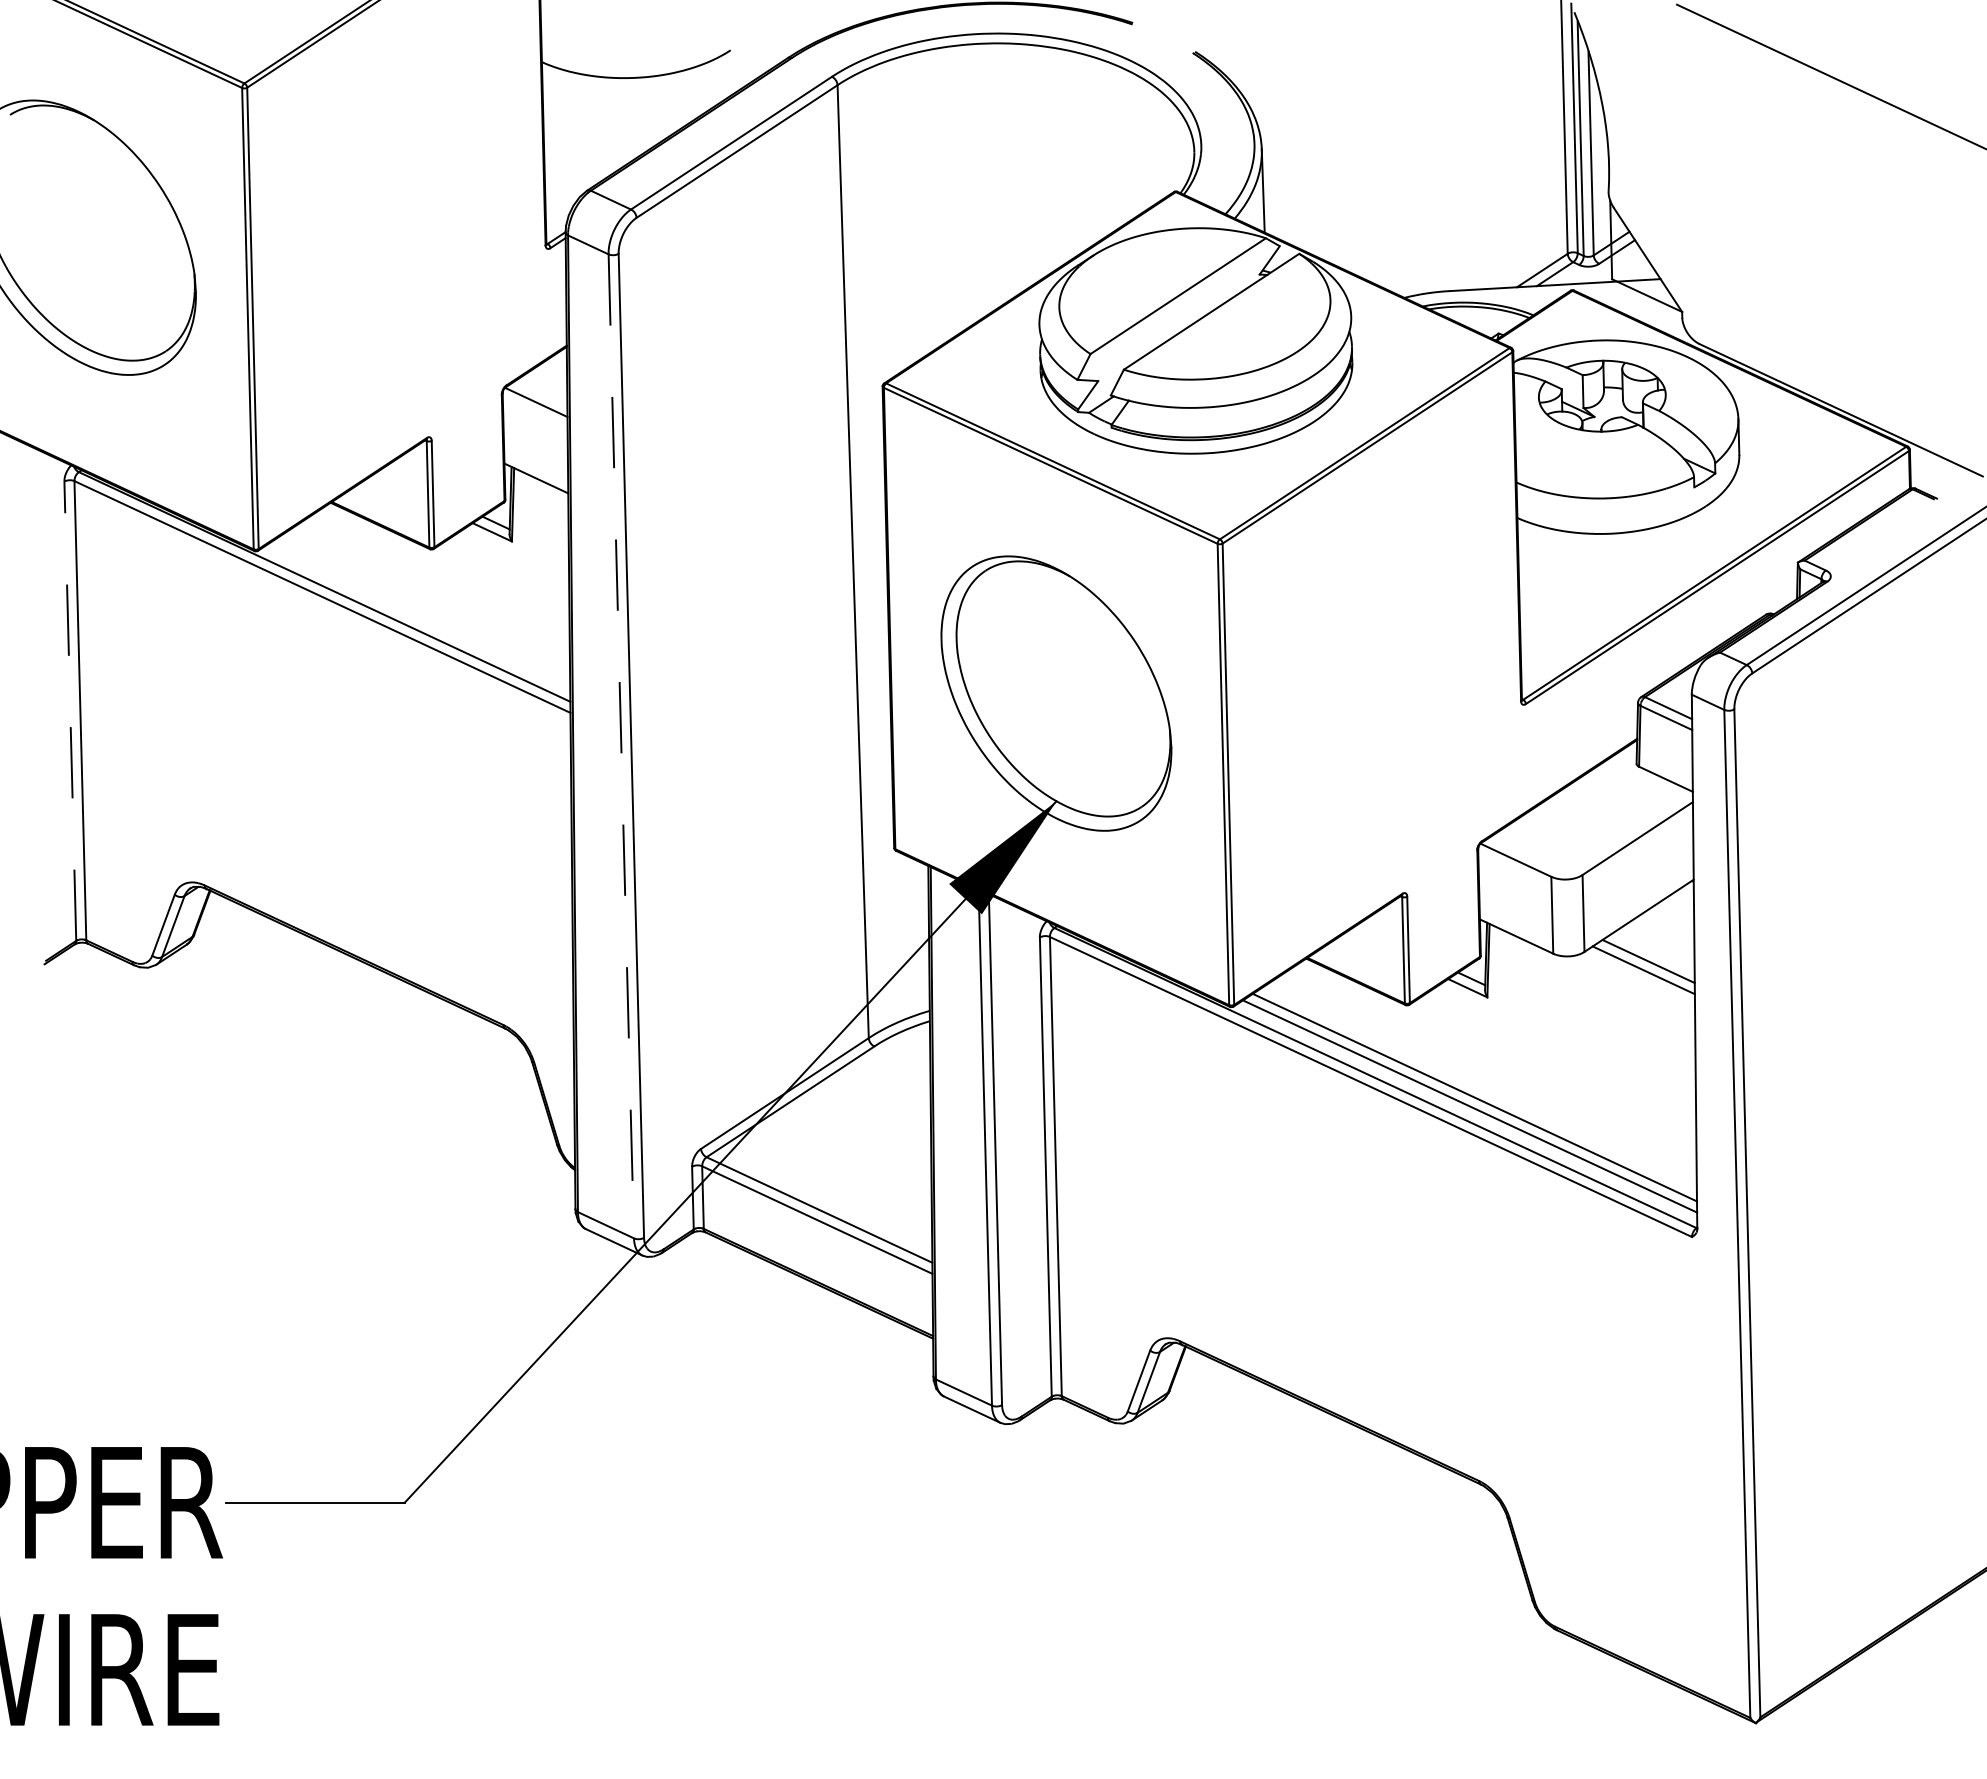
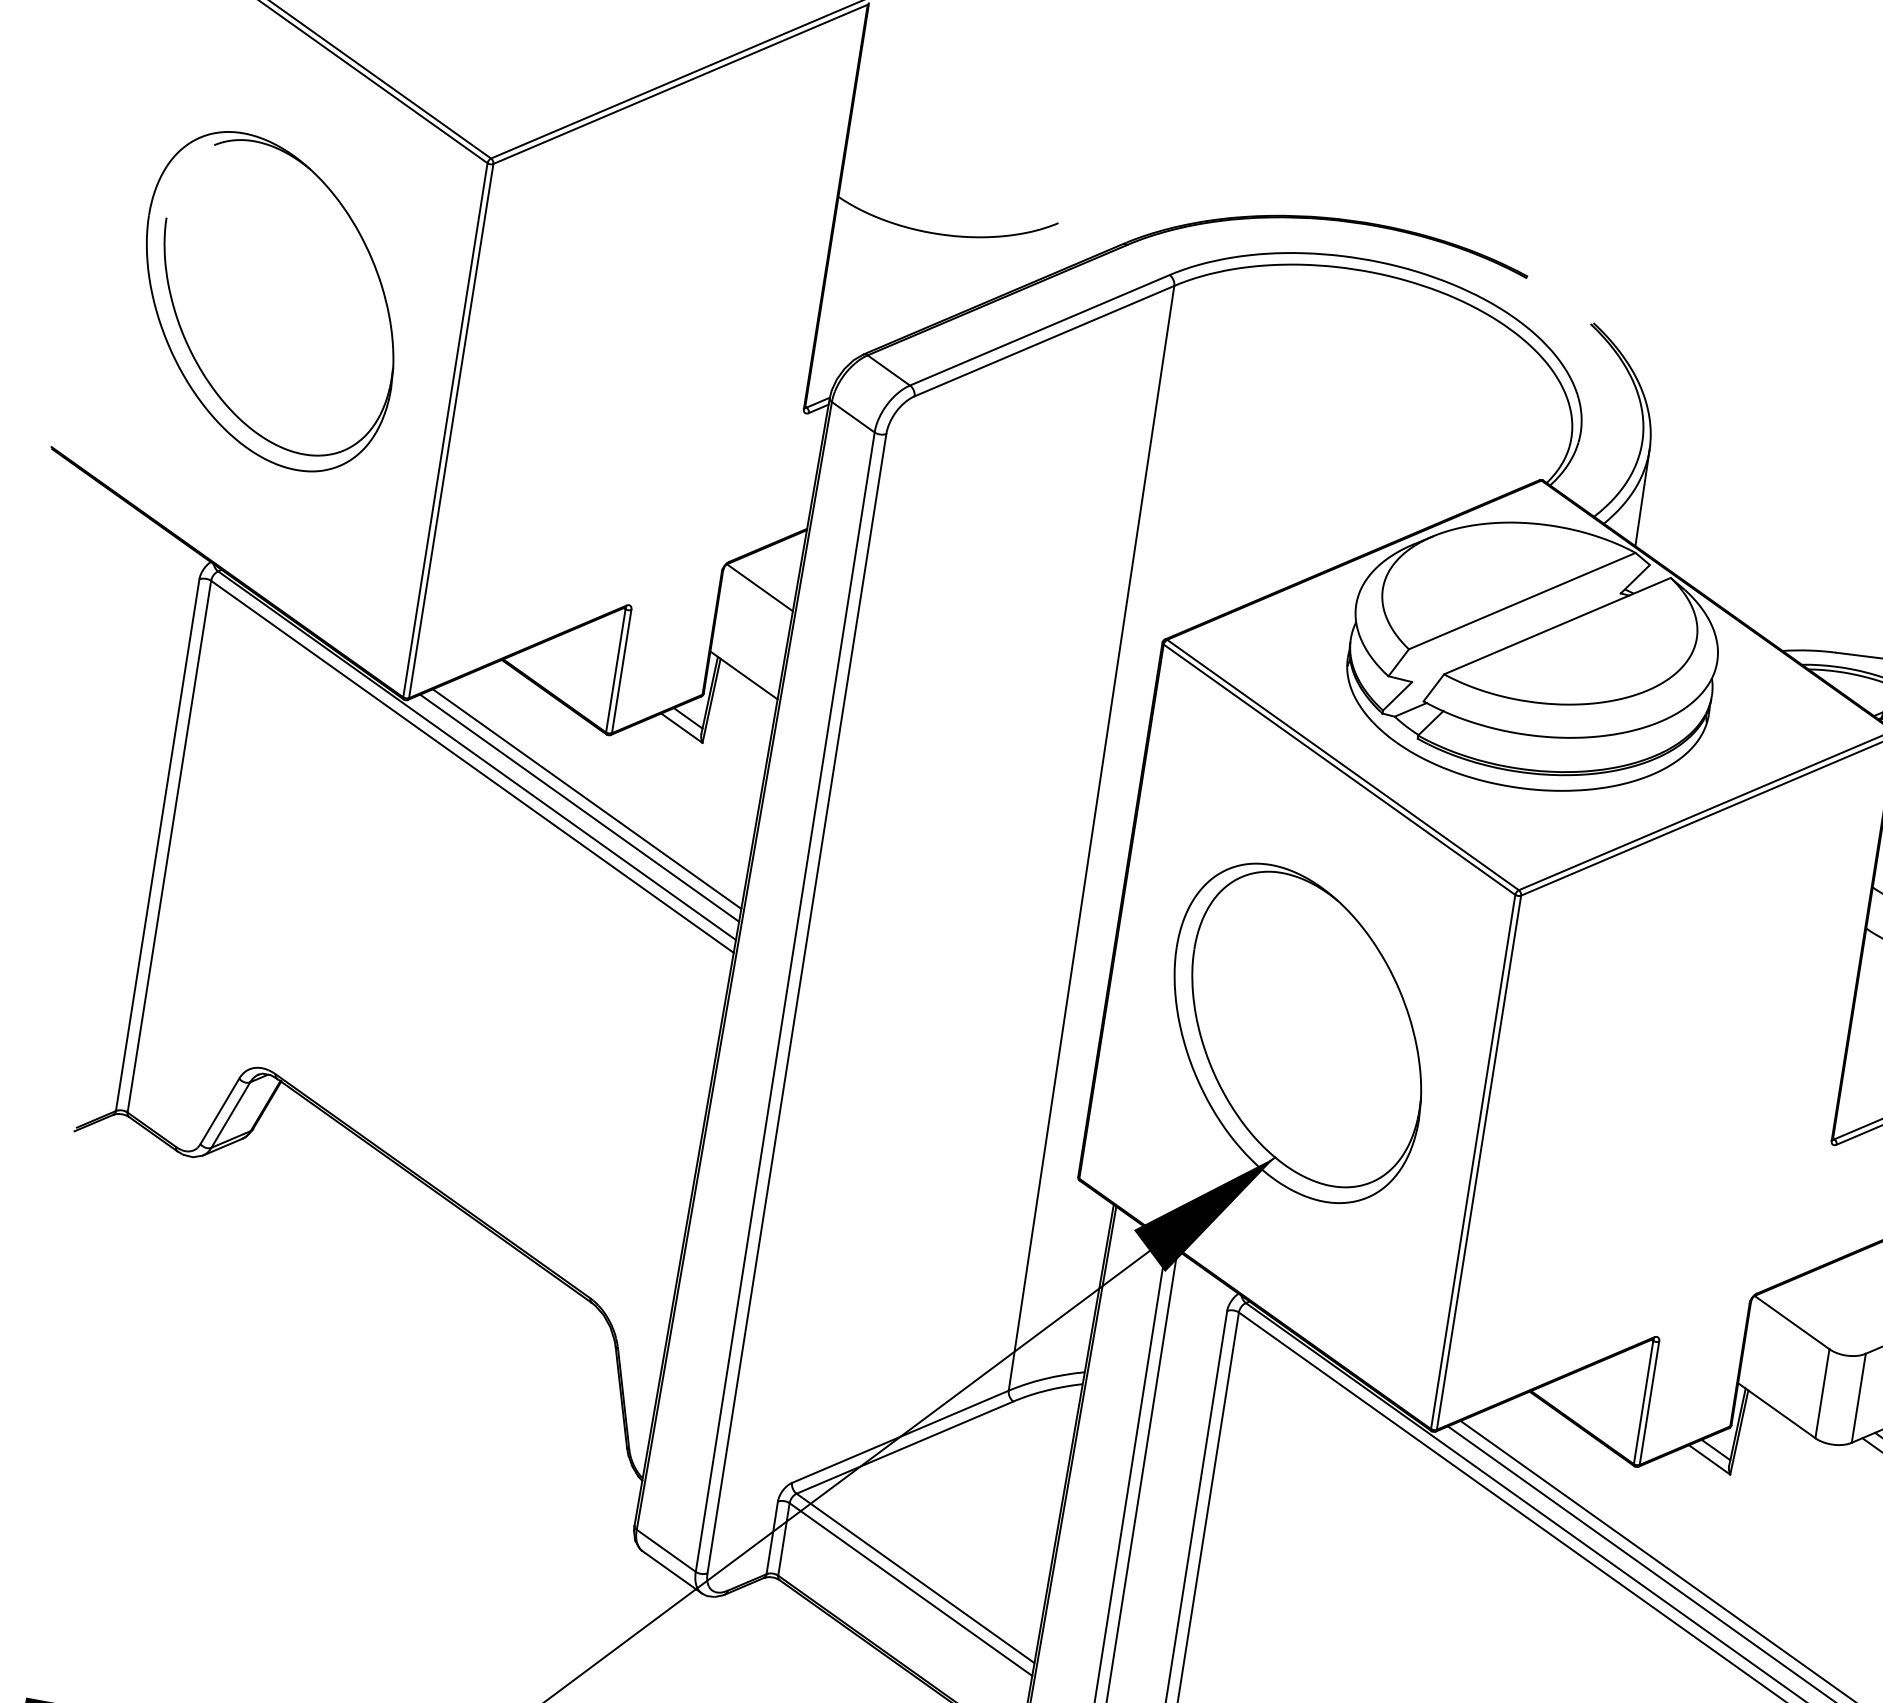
line: (423, 606) -> (586, 799), added
line: (418, 614) -> (579, 807), added
line: (70, 711) -> (157, 845), dashed -> solid
line: (621, 746) -> (785, 1002), dashed -> solid

